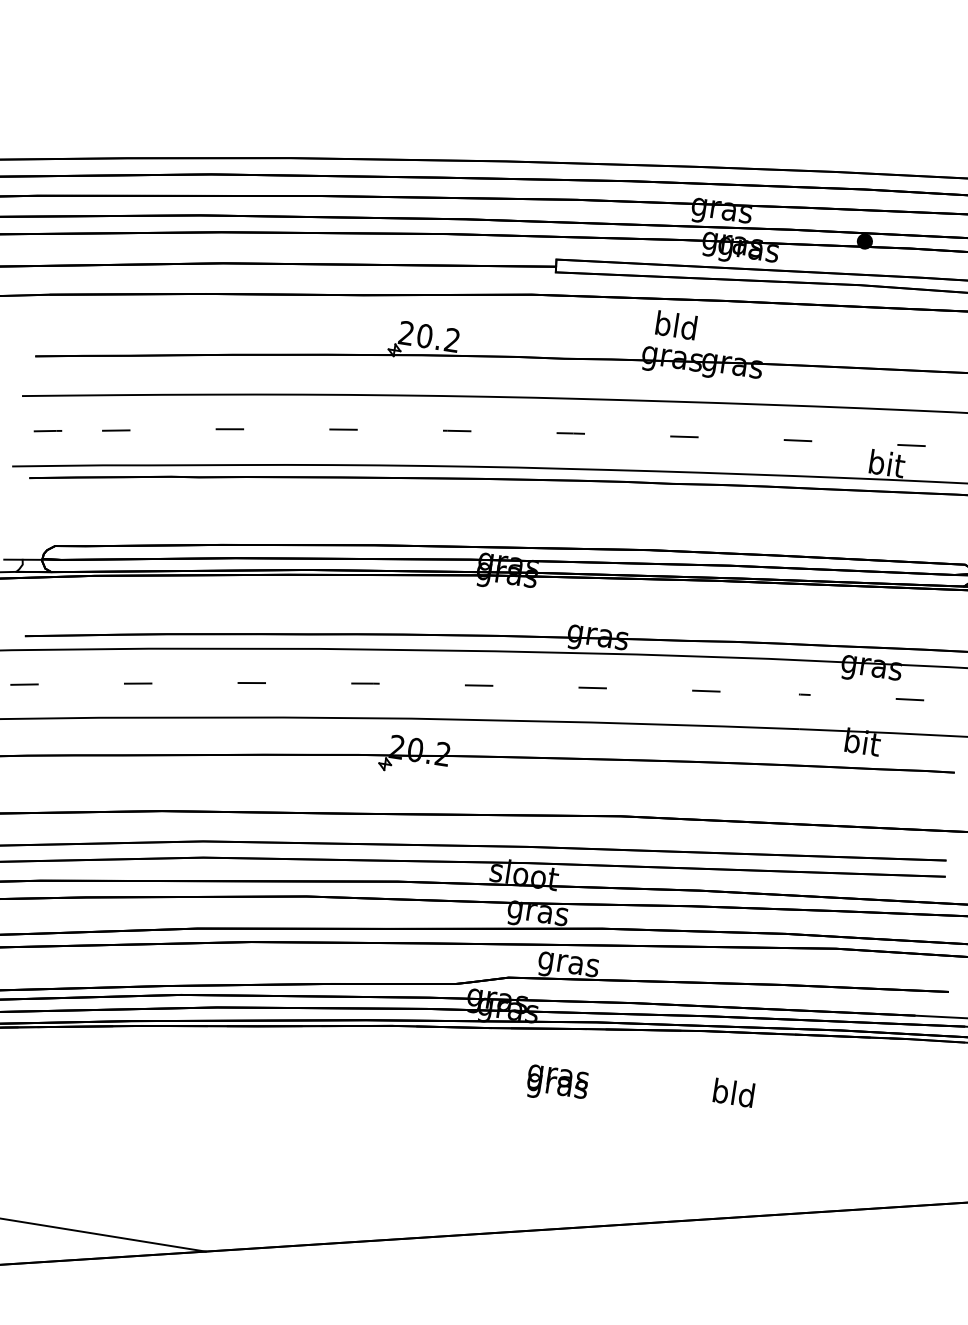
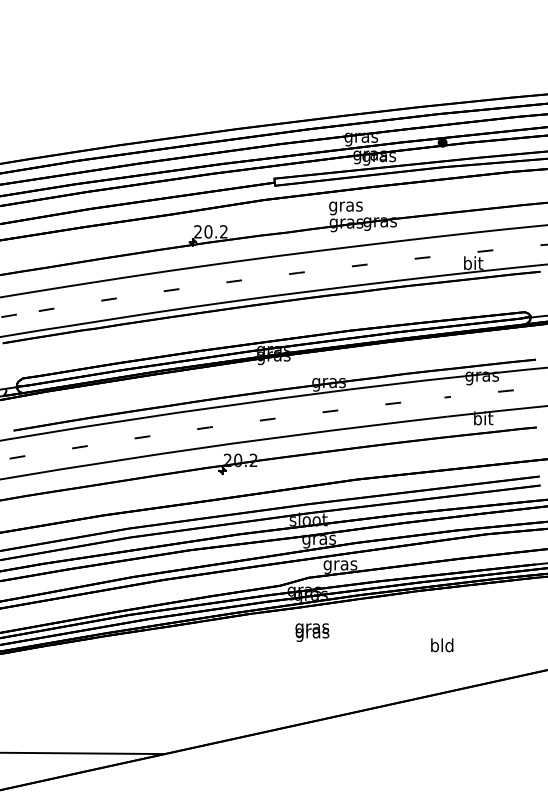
text: (675, 328) -> (345, 206), bld -> gras
text: (557, 1084) -> (312, 632), moved
text: (734, 1093) -> (442, 645), moved

